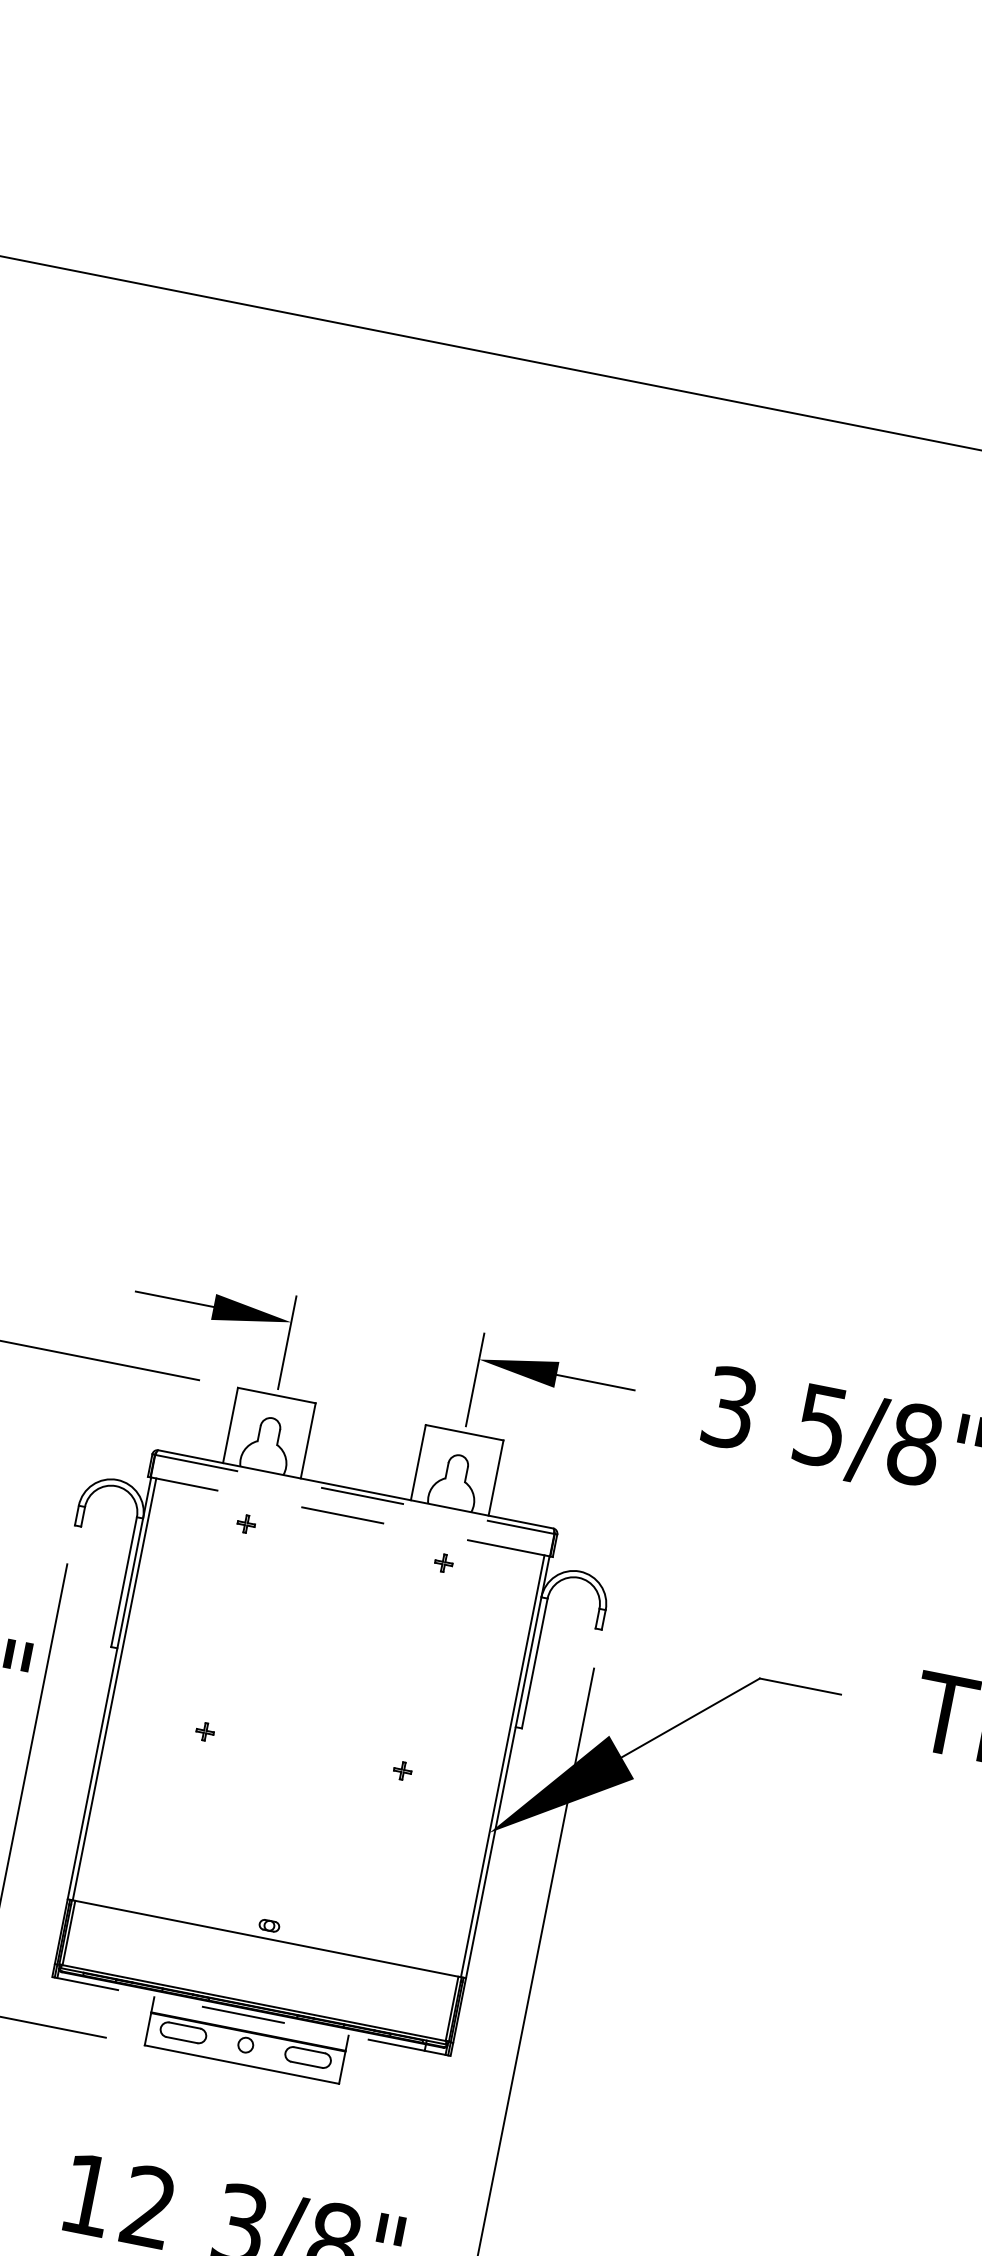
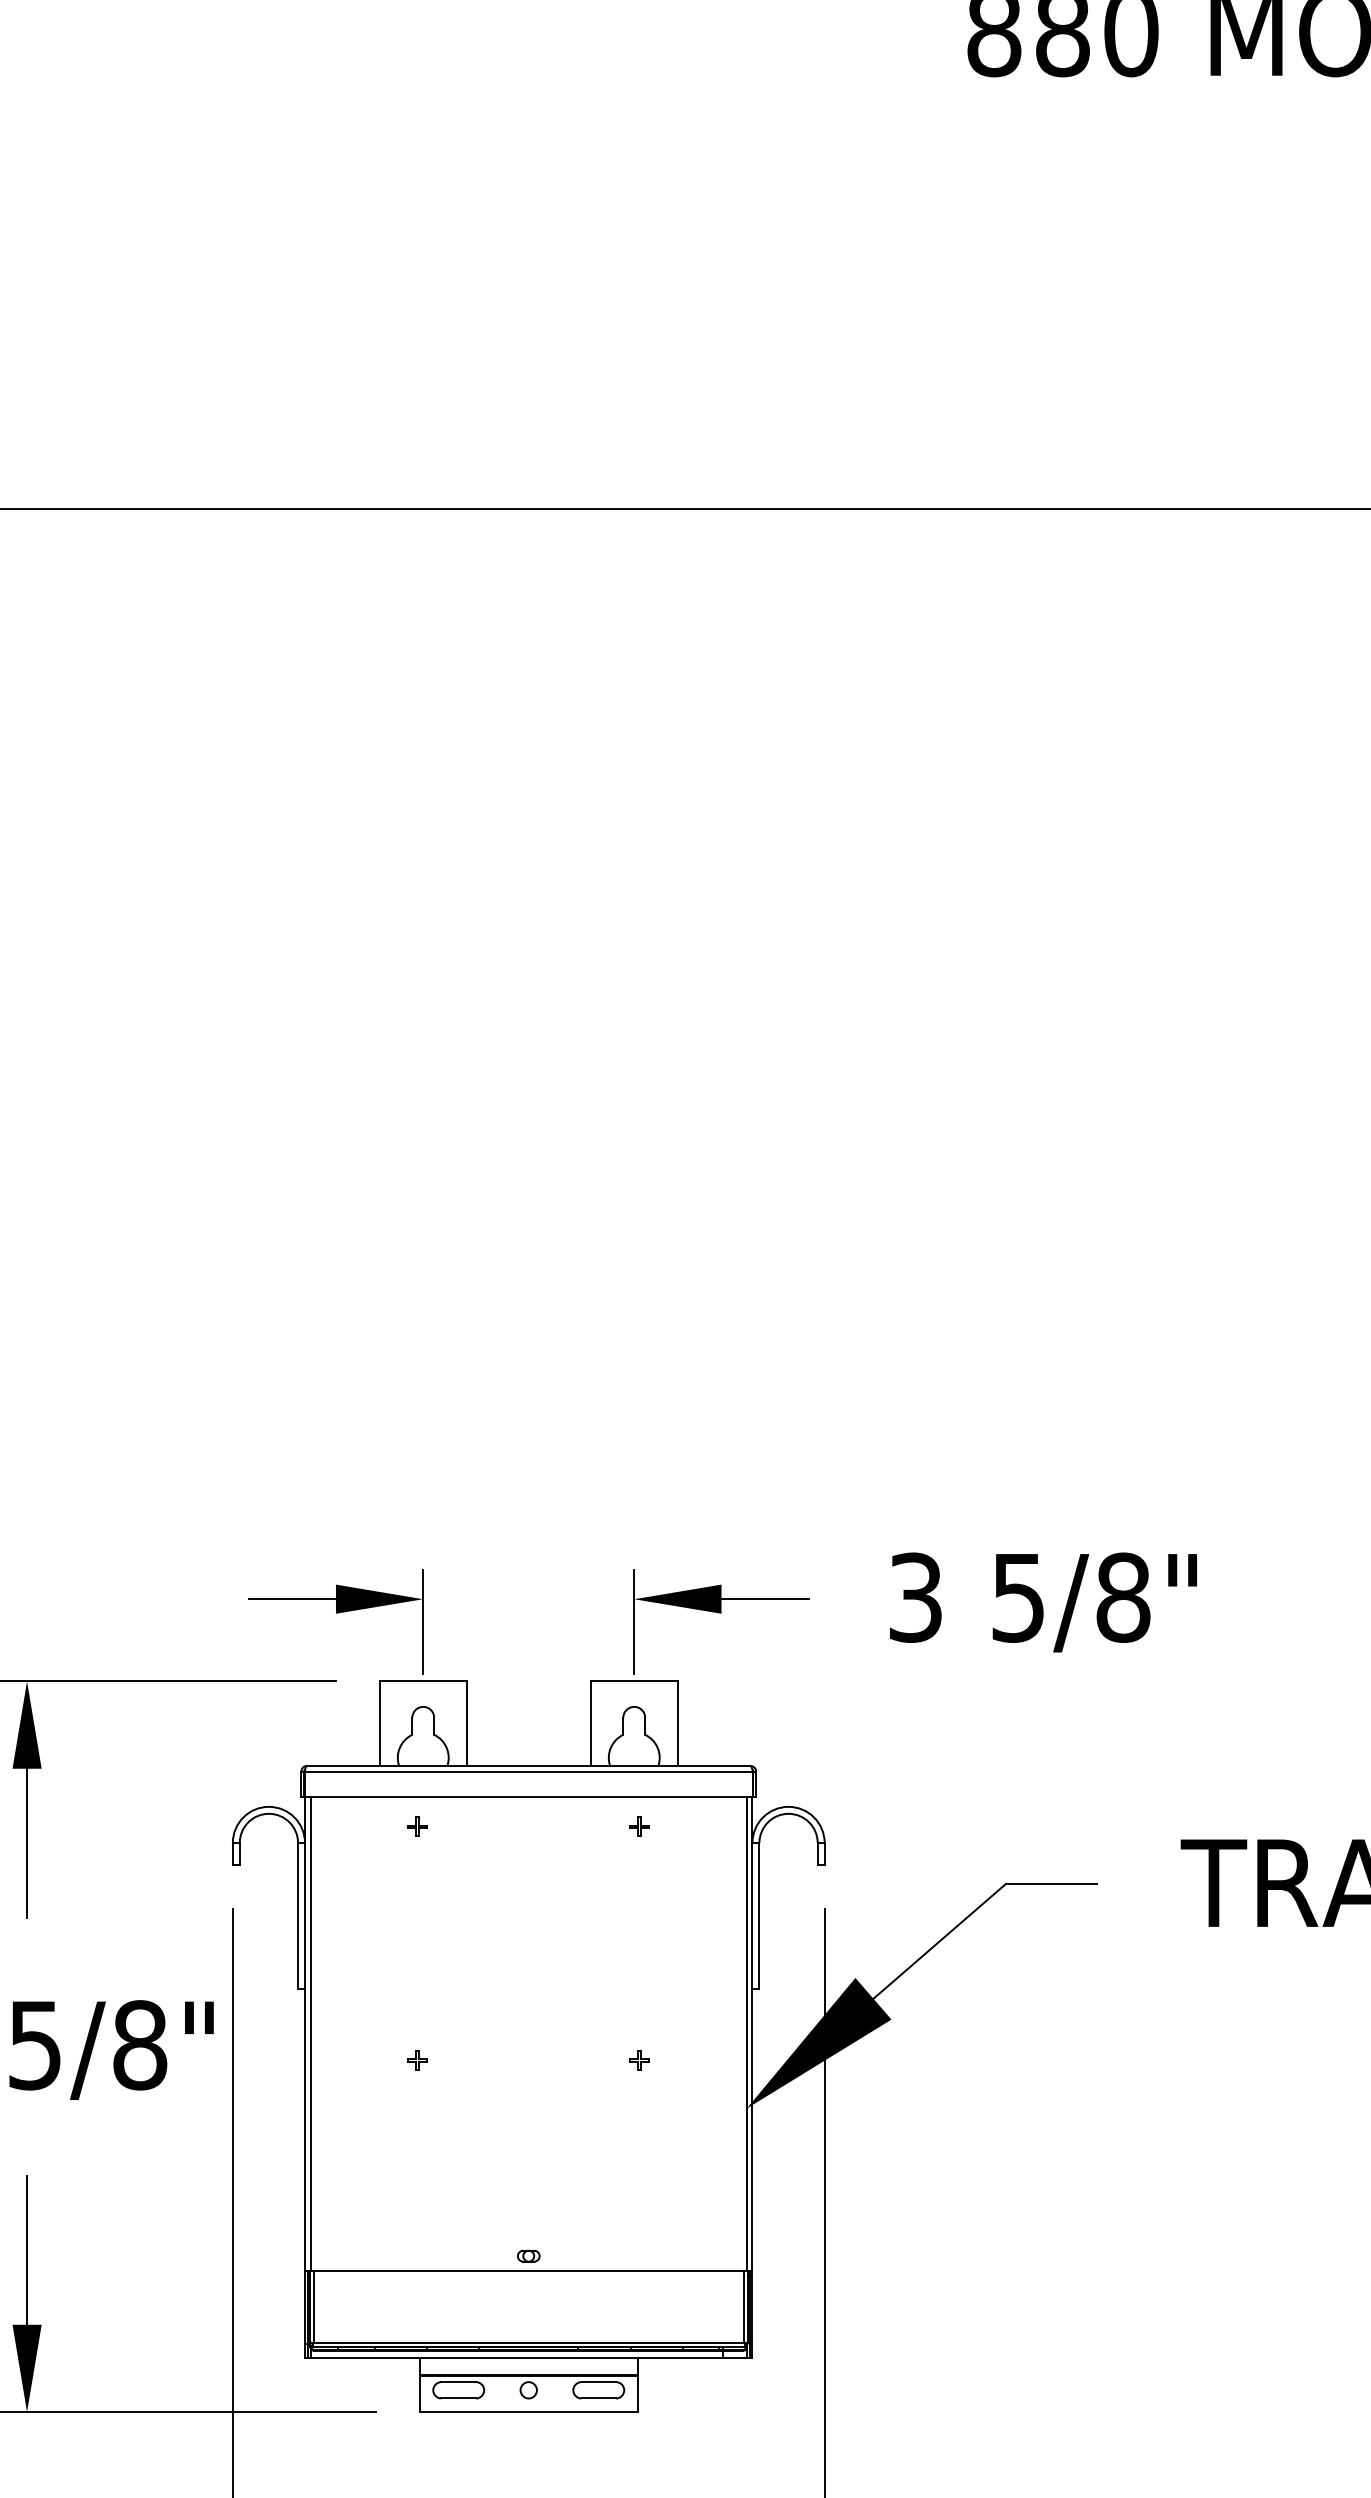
line: (355, 1494) -> (529, 1771), dashed -> solid
line: (350, 1516) -> (528, 1796), dashed -> solid
line: (251, 2016) -> (528, 2358), dashed -> solid

